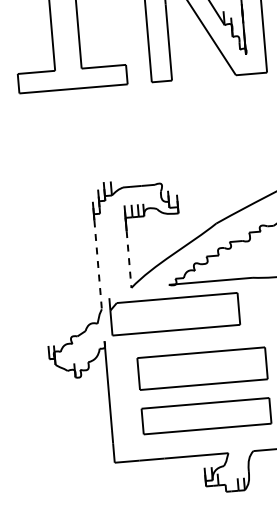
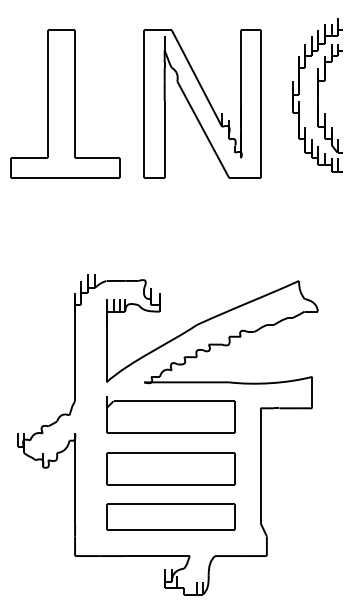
line: (129, 259) -> (106, 353), dashed -> solid
line: (98, 264) -> (75, 356), dashed -> solid
part: (174, 311) -> (170, 414), moved

